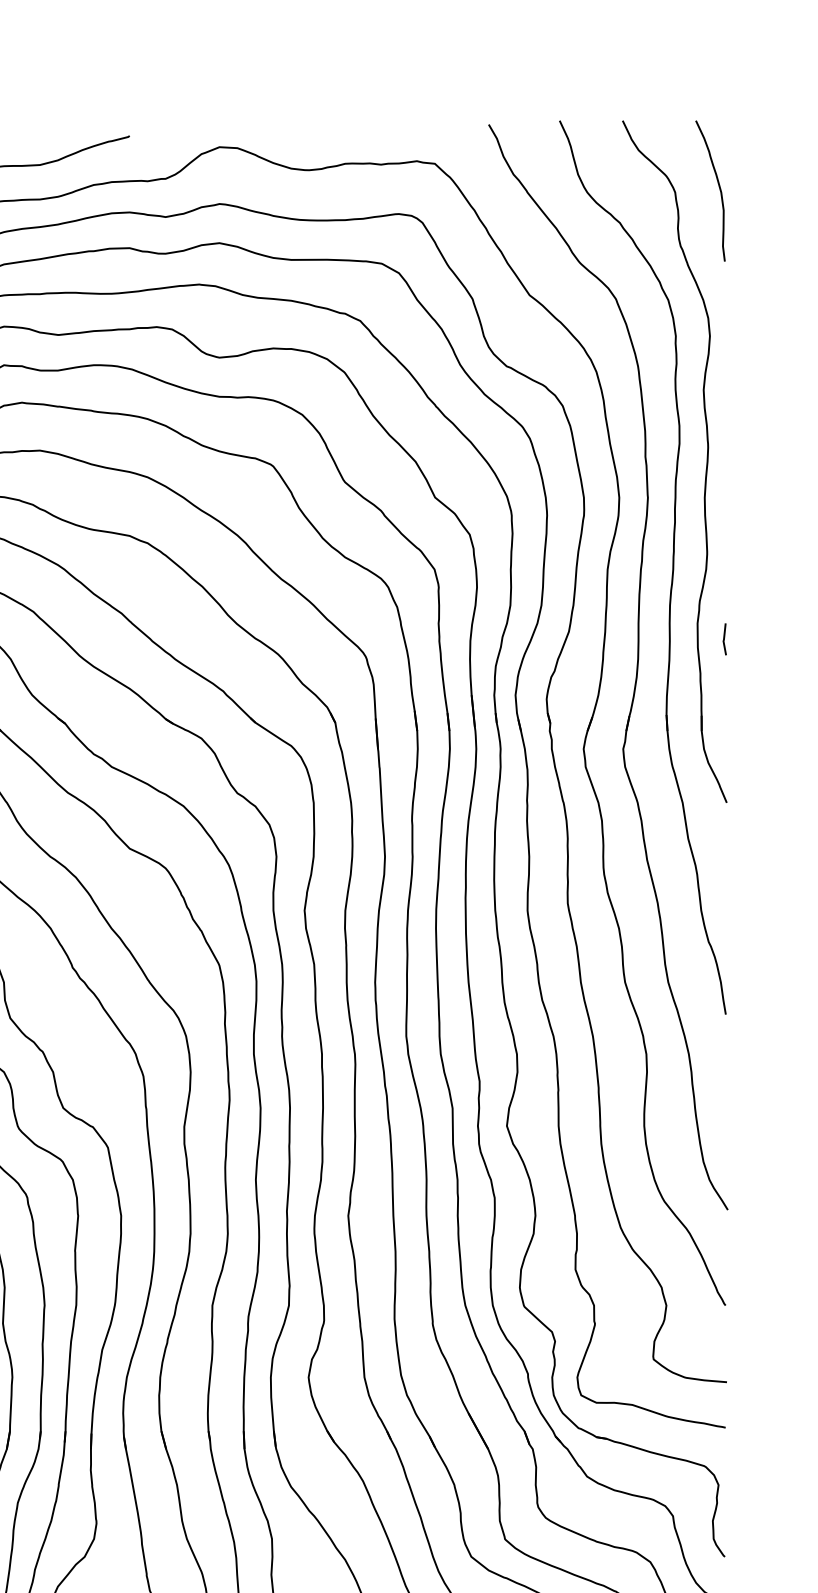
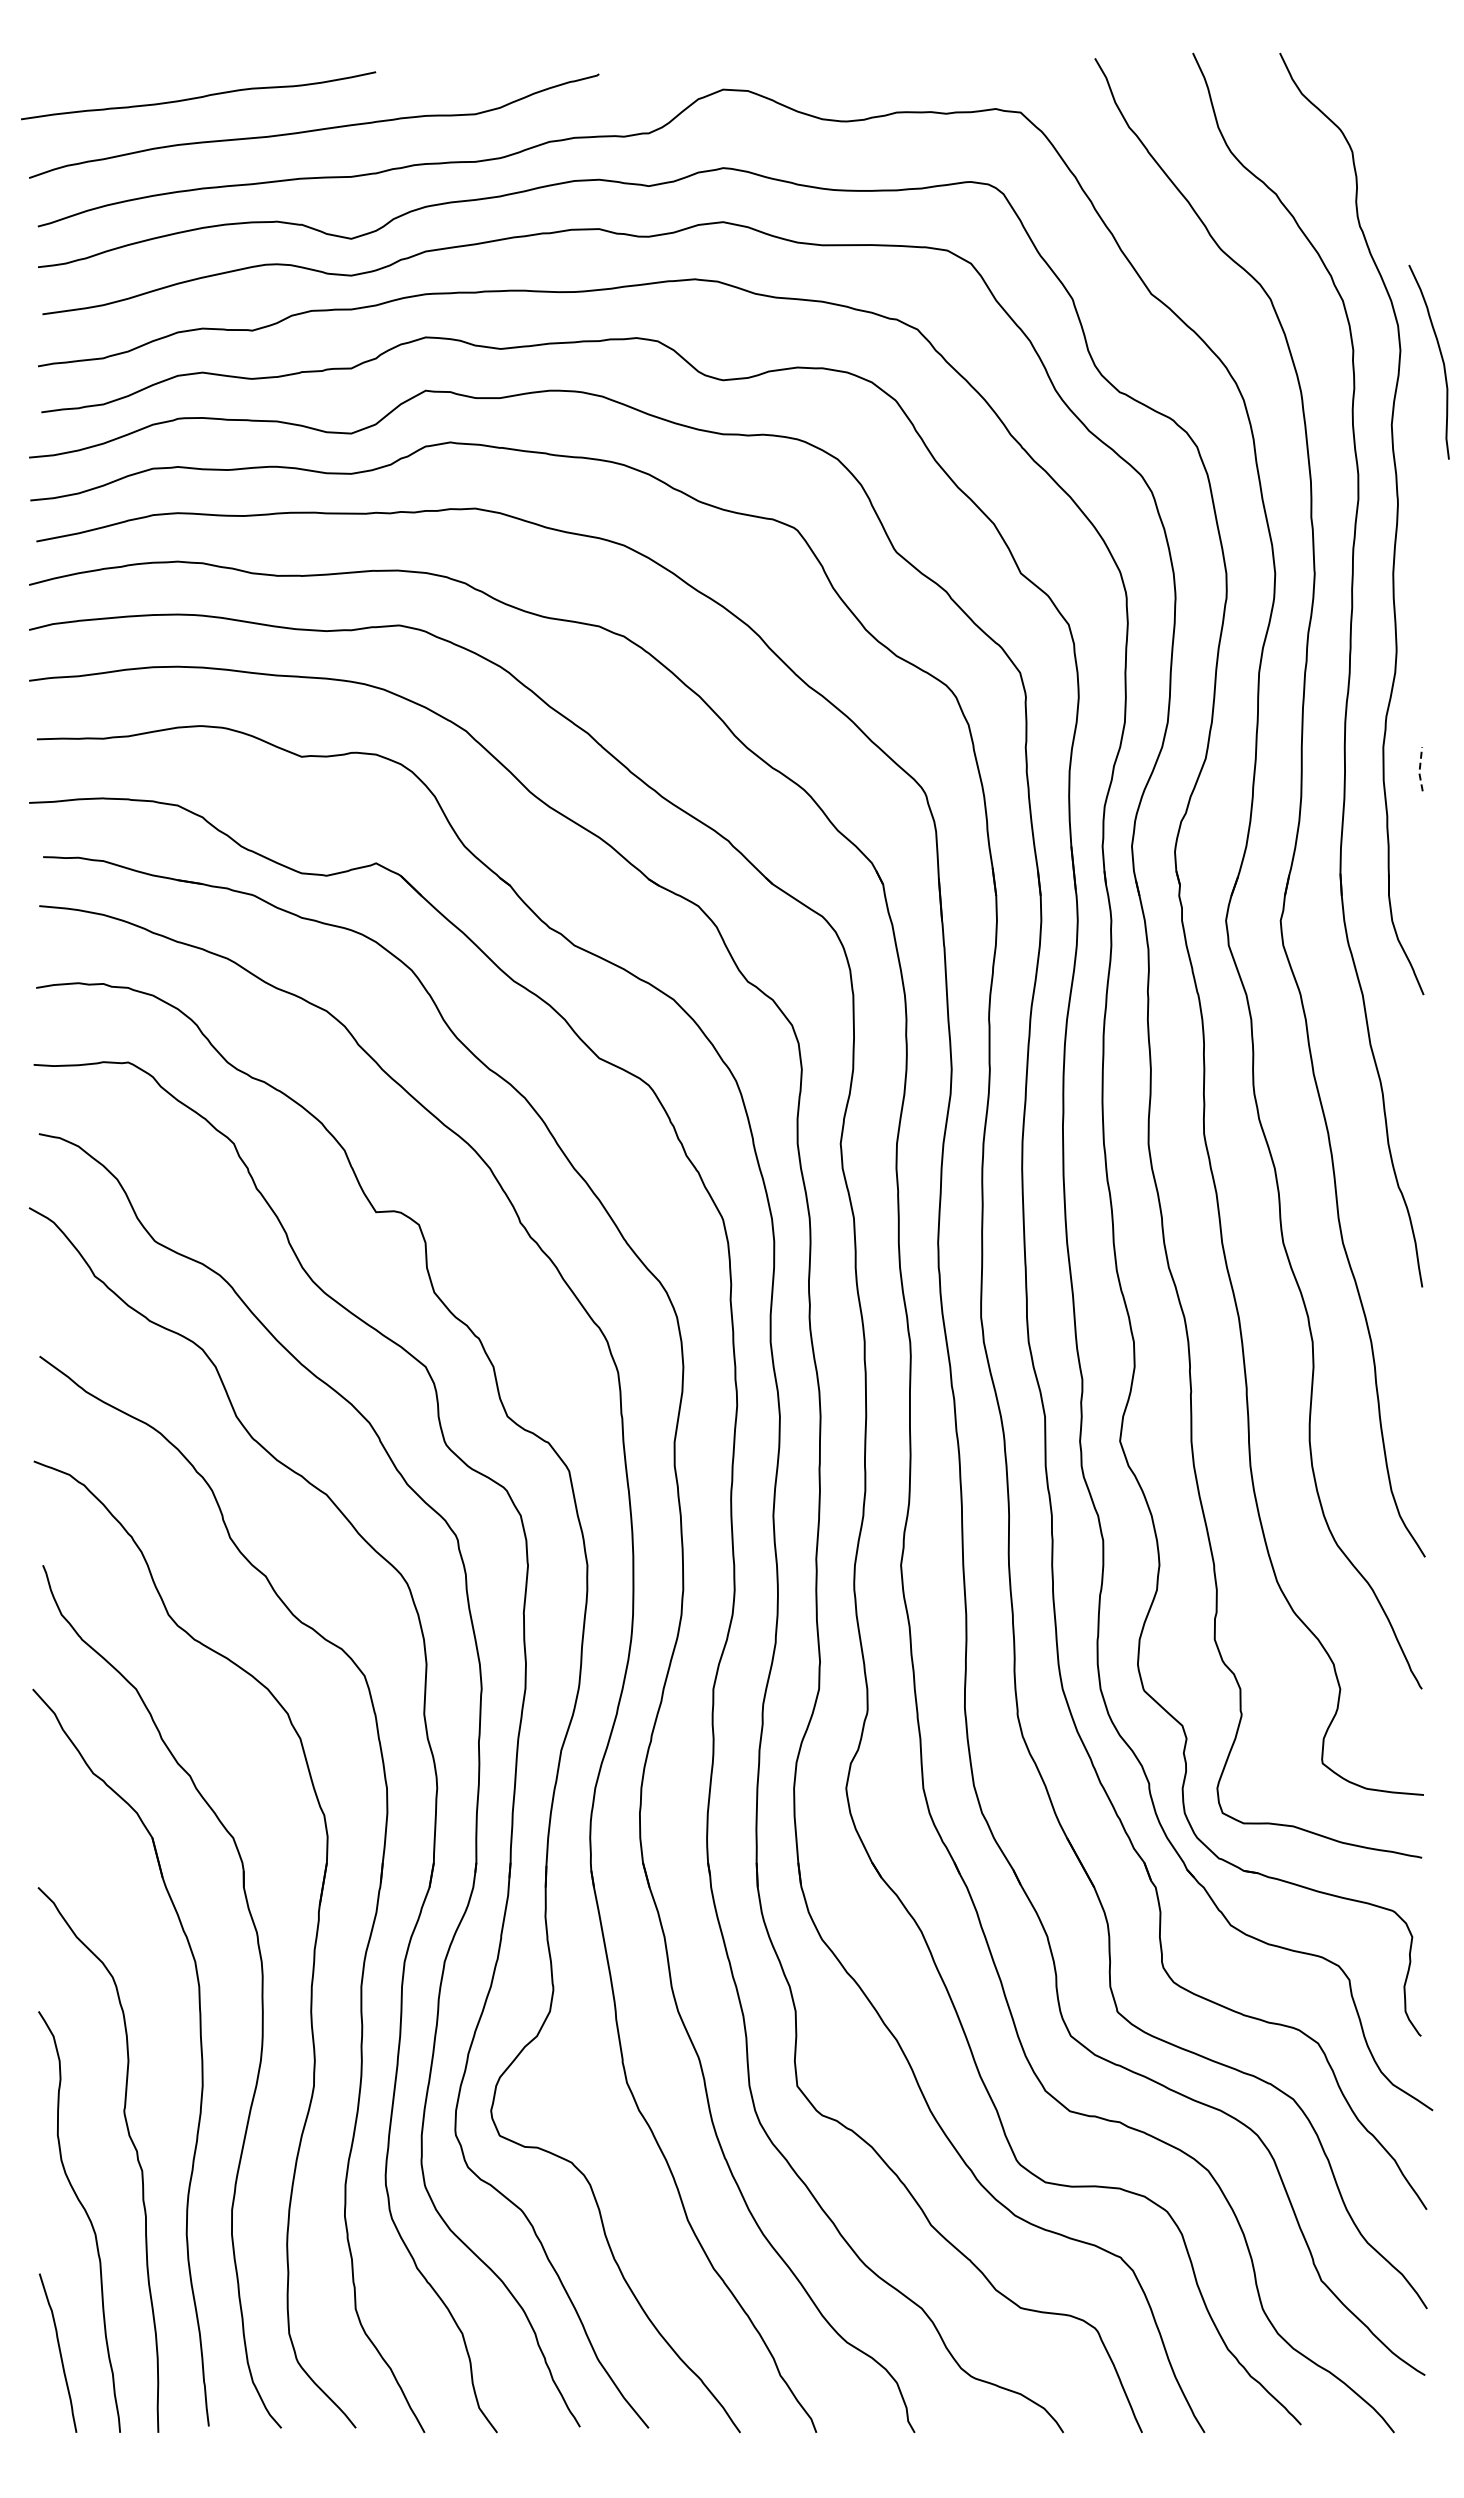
curve: (719, 189) -> (1441, 359), moved
line: (723, 639) -> (1419, 769), solid -> dashed

